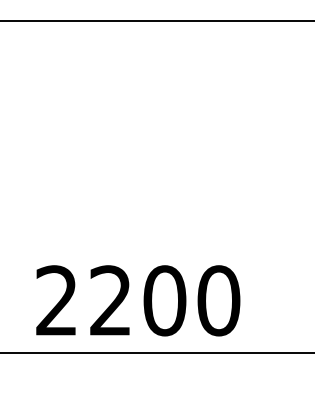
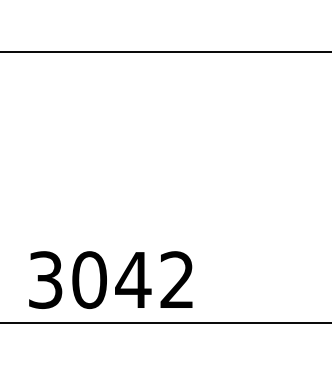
text: (137, 301) -> (111, 280), 2200 -> 3042

